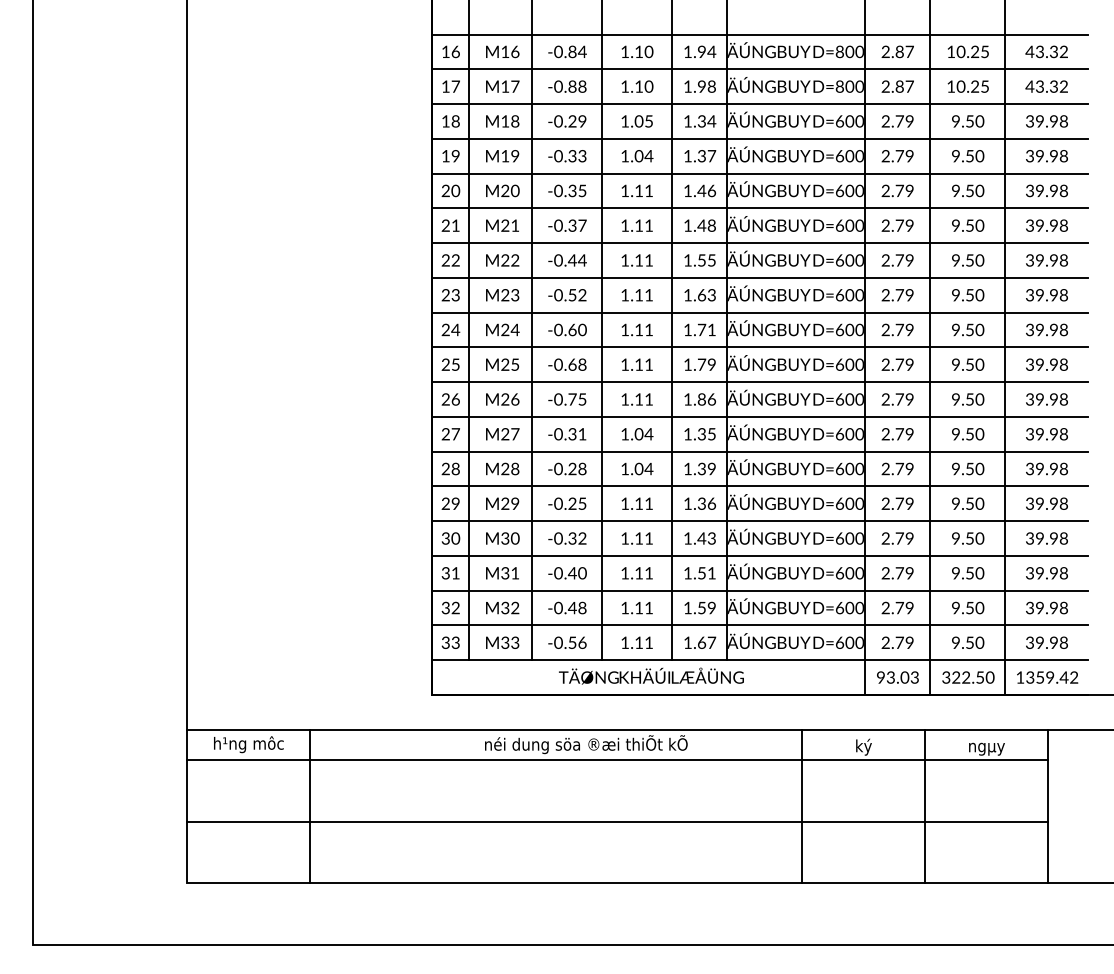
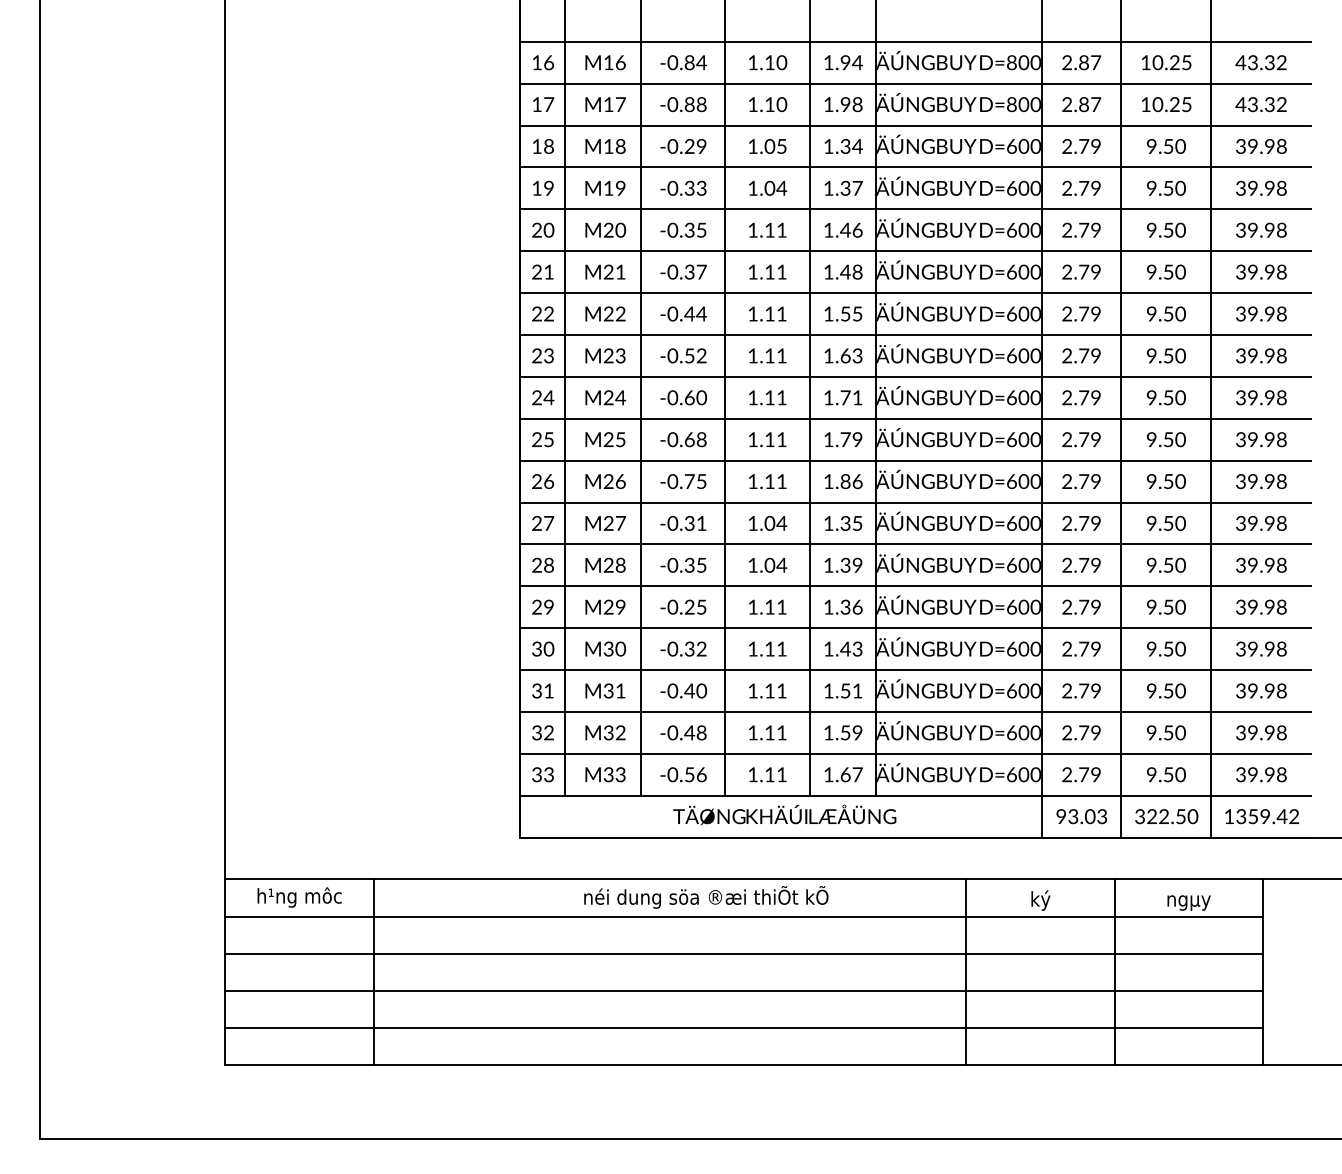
text: (577, 468) -> (695, 564), -0.28 -> -0.35
line: (617, 791) -> (743, 953), added
line: (617, 852) -> (743, 1027), added

